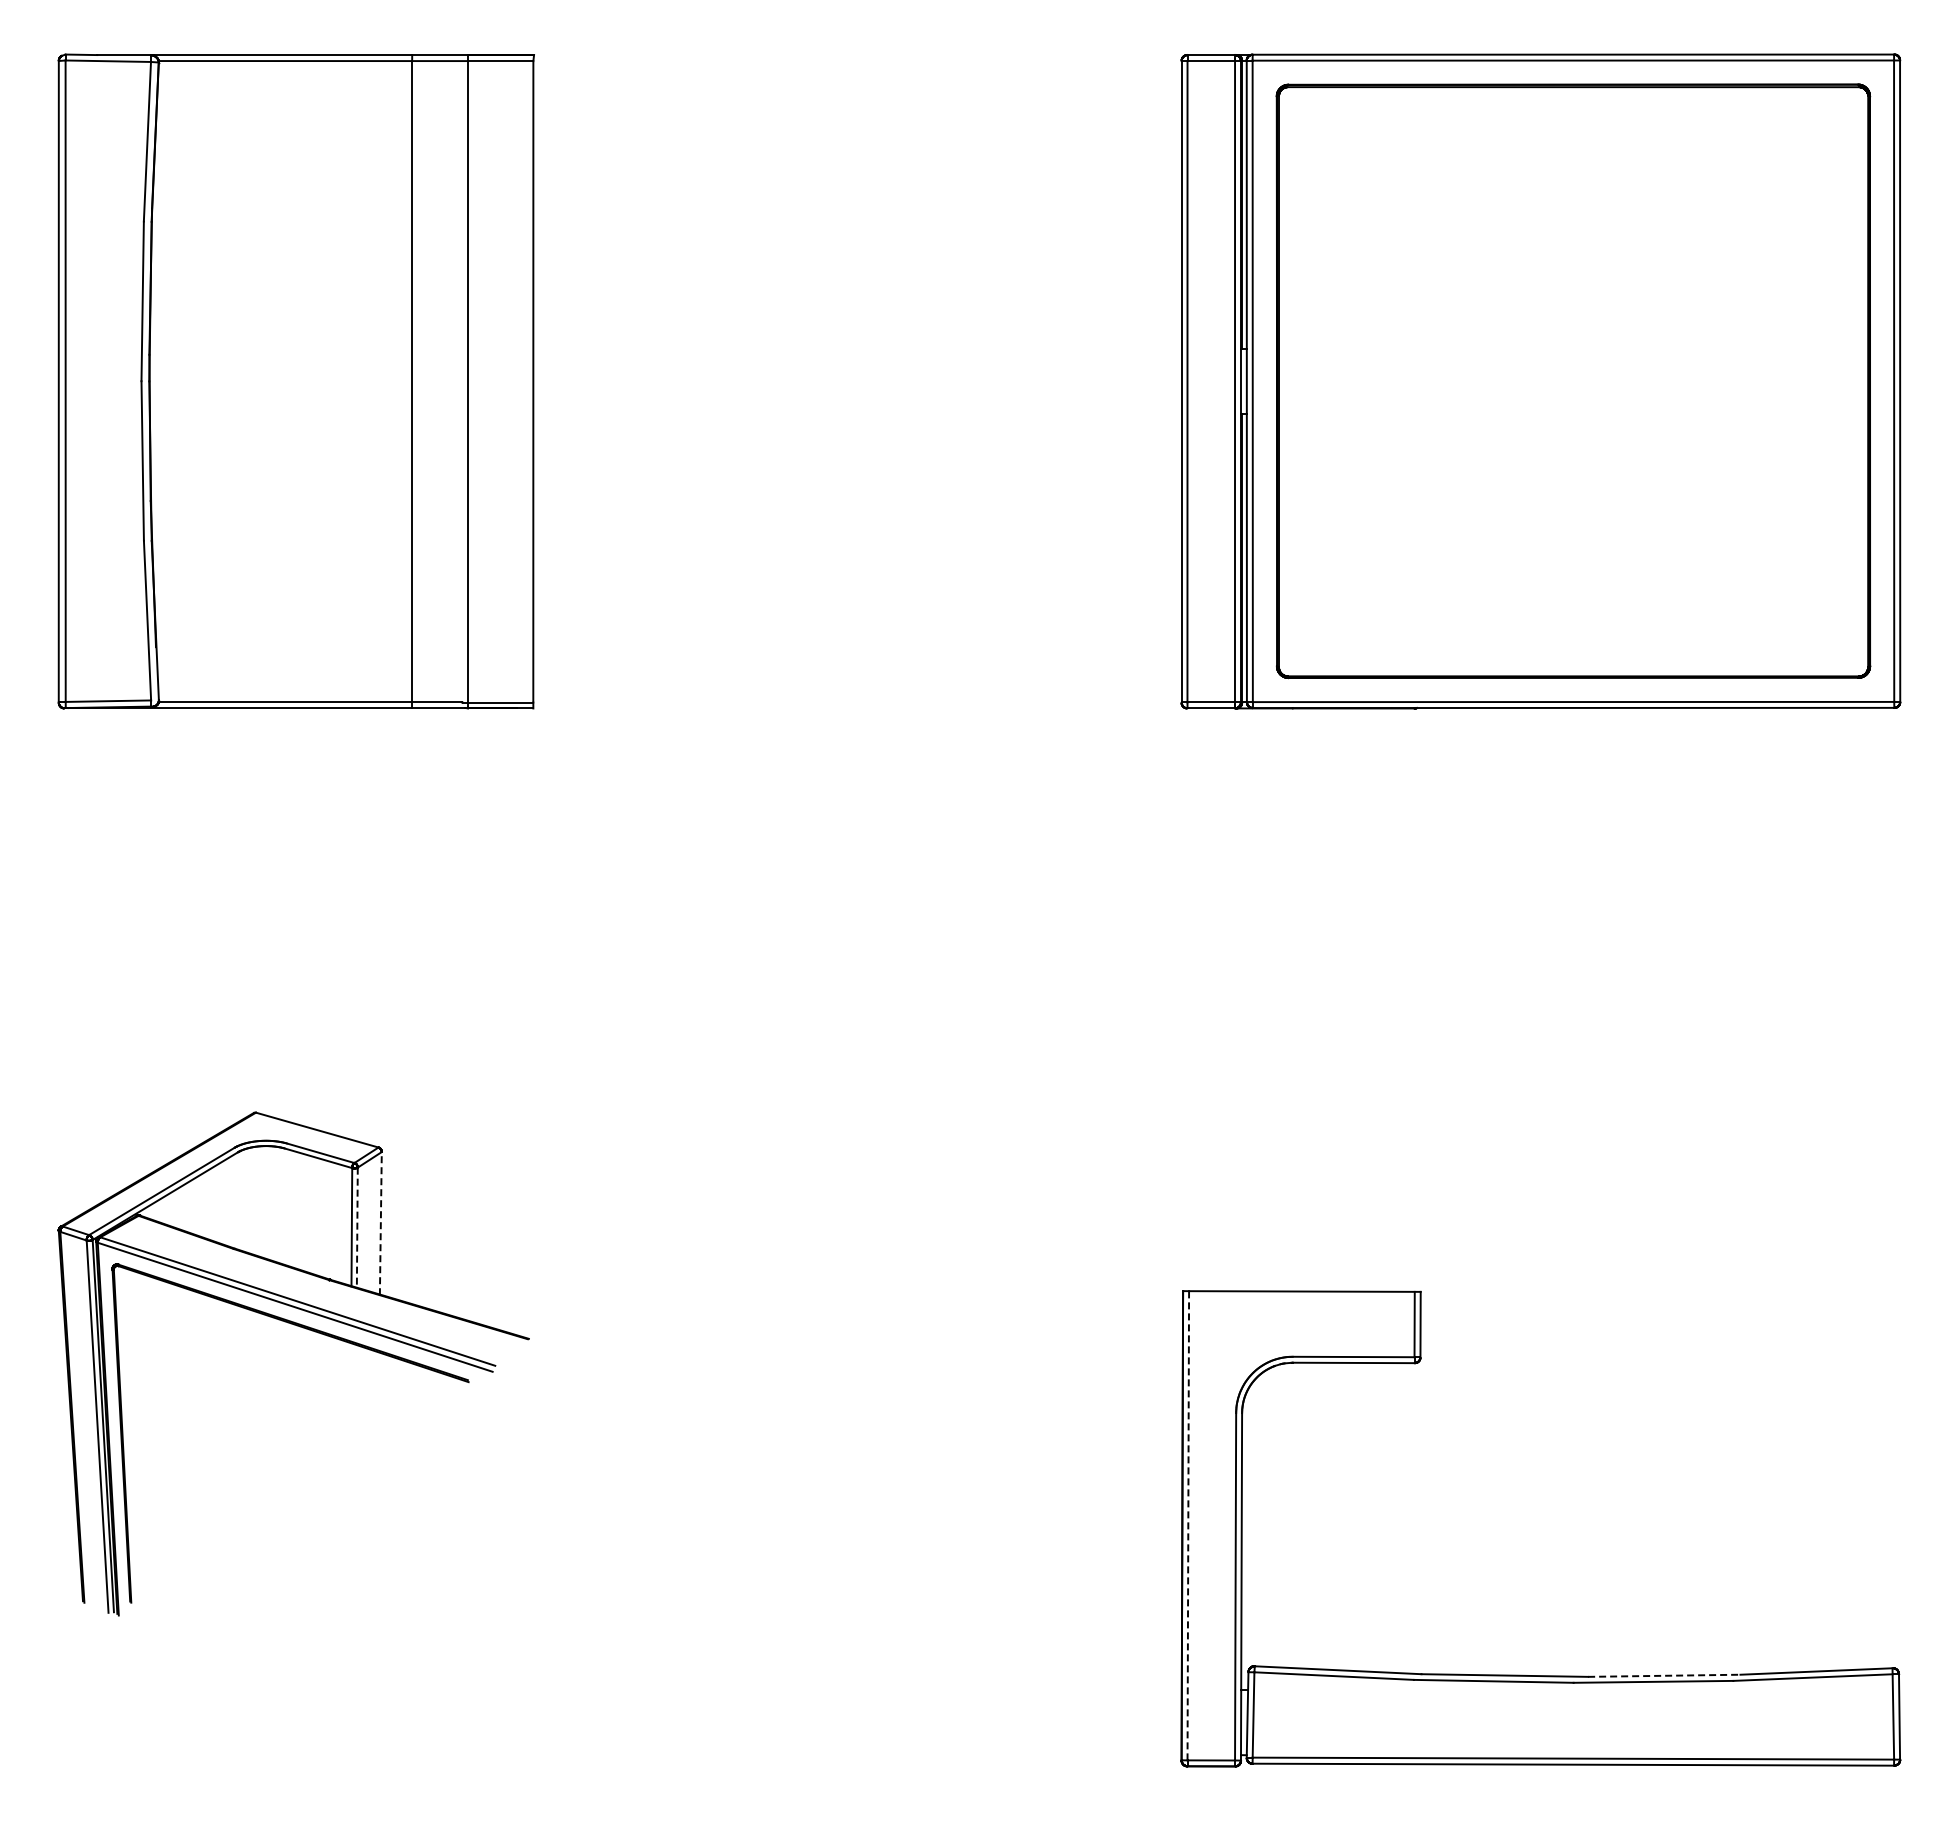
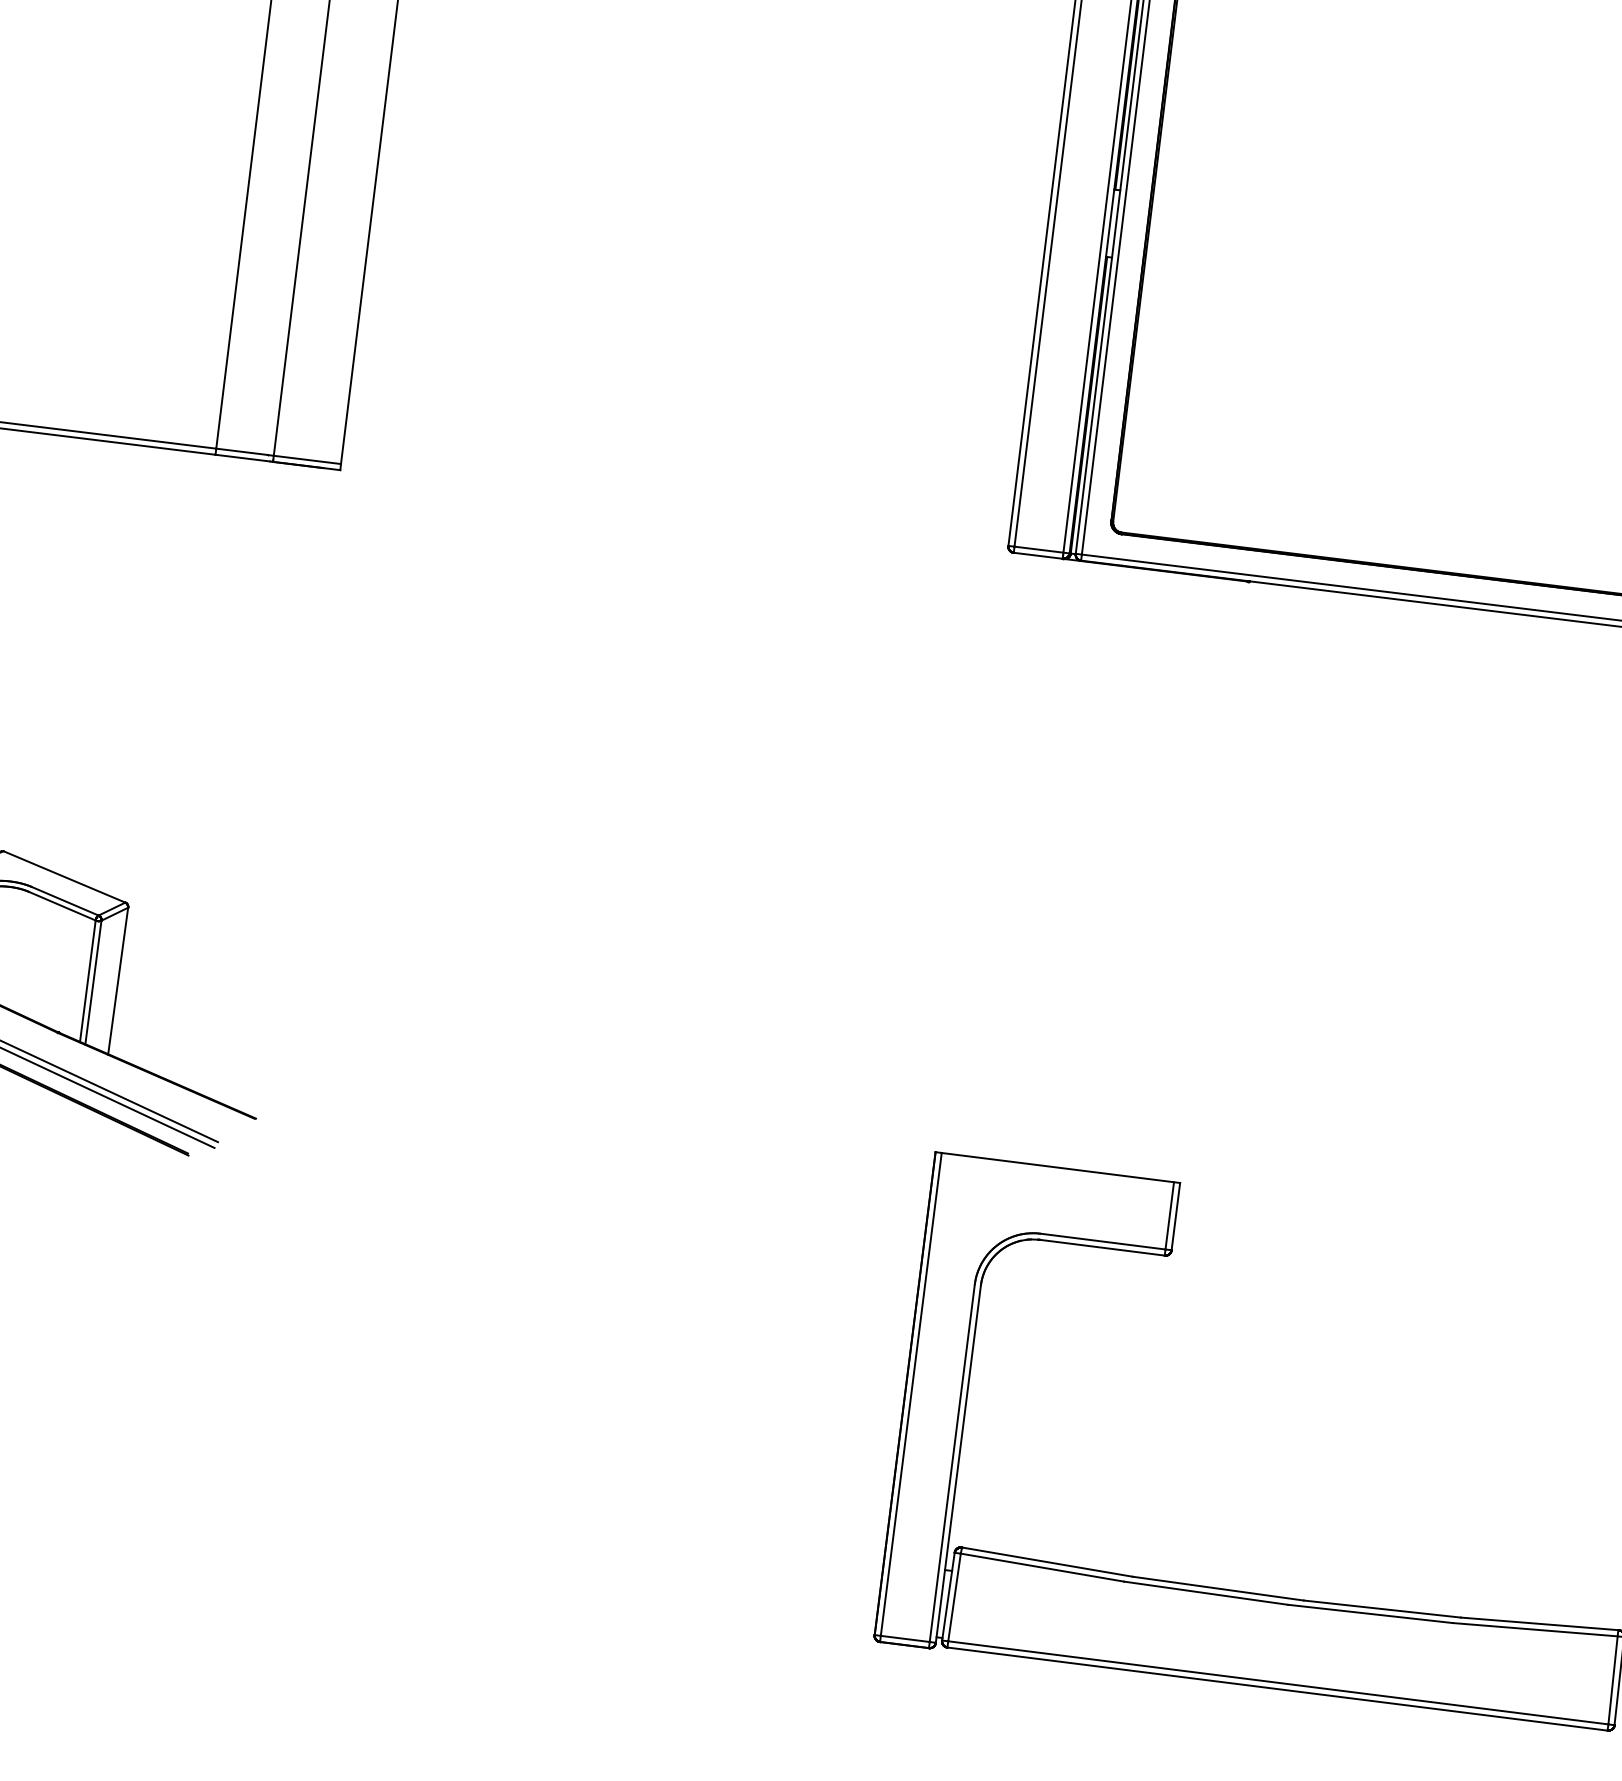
line: (380, 1223) -> (117, 981), dashed -> solid
line: (357, 1228) -> (93, 983), dashed -> solid
line: (1188, 1525) -> (911, 1394), dashed -> solid
line: (1664, 1675) -> (1382, 1608), dashed -> solid

